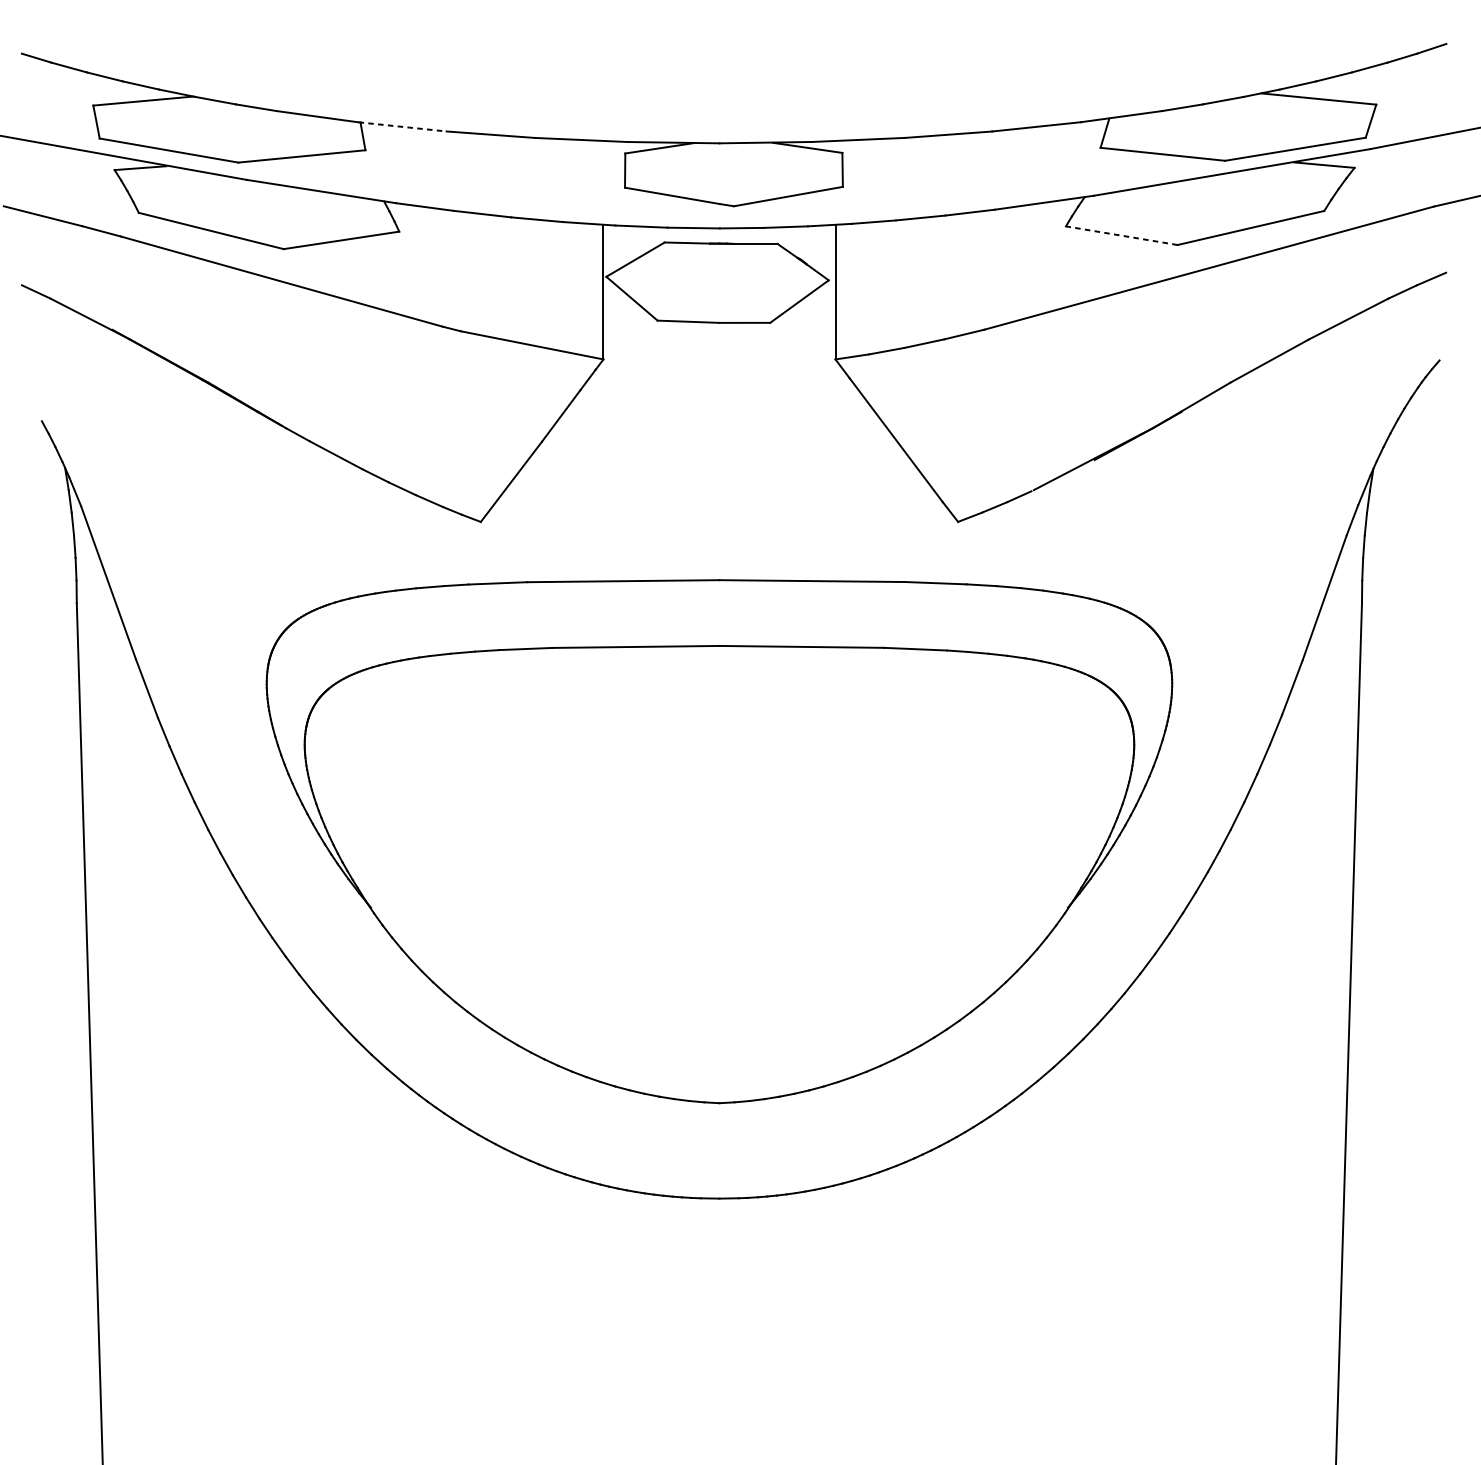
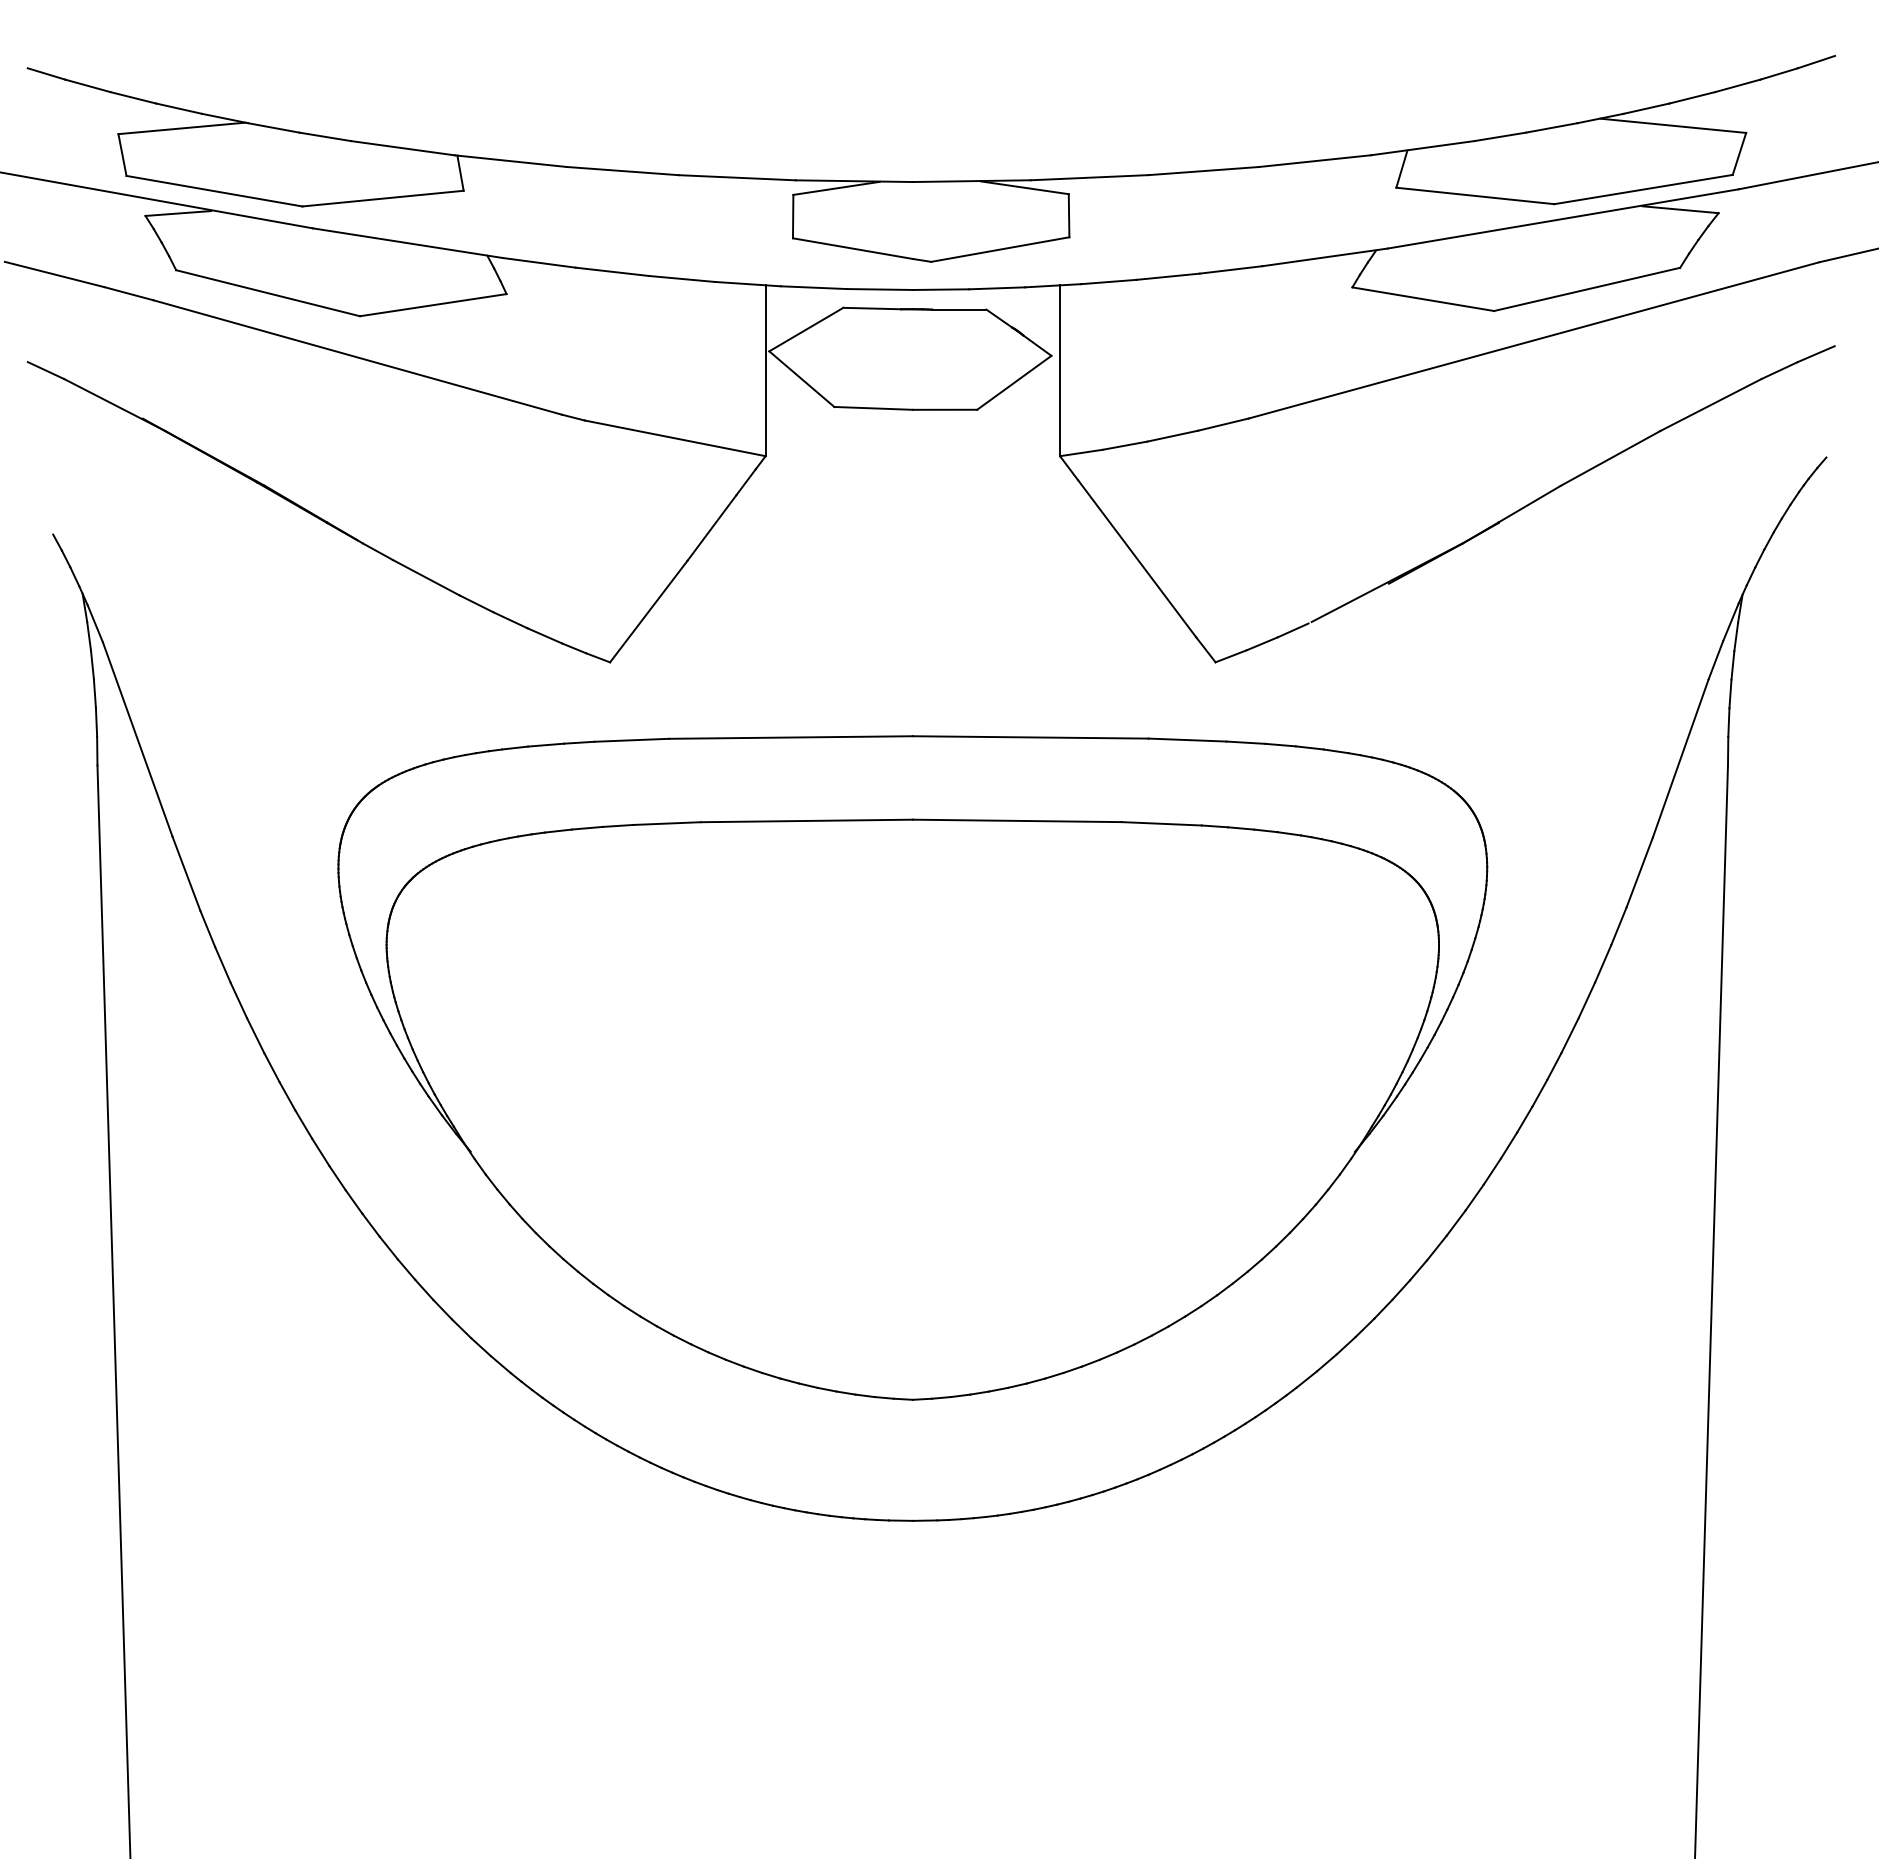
line: (403, 127) -> (511, 161), dashed -> solid
line: (1121, 235) -> (1423, 299), dashed -> solid

